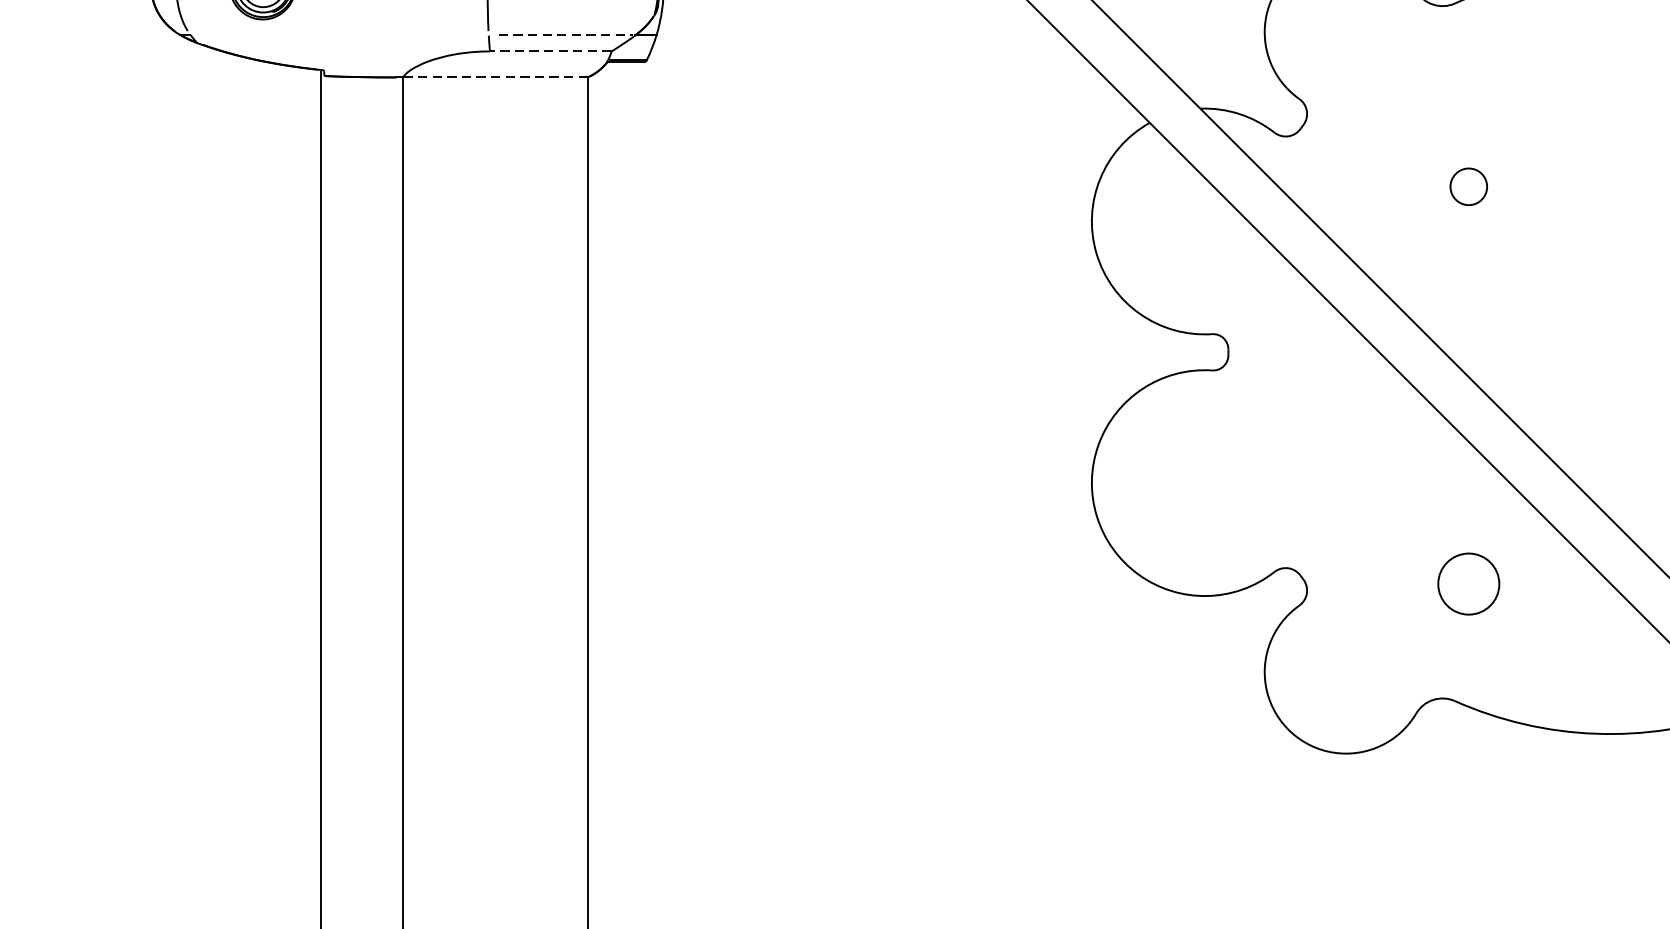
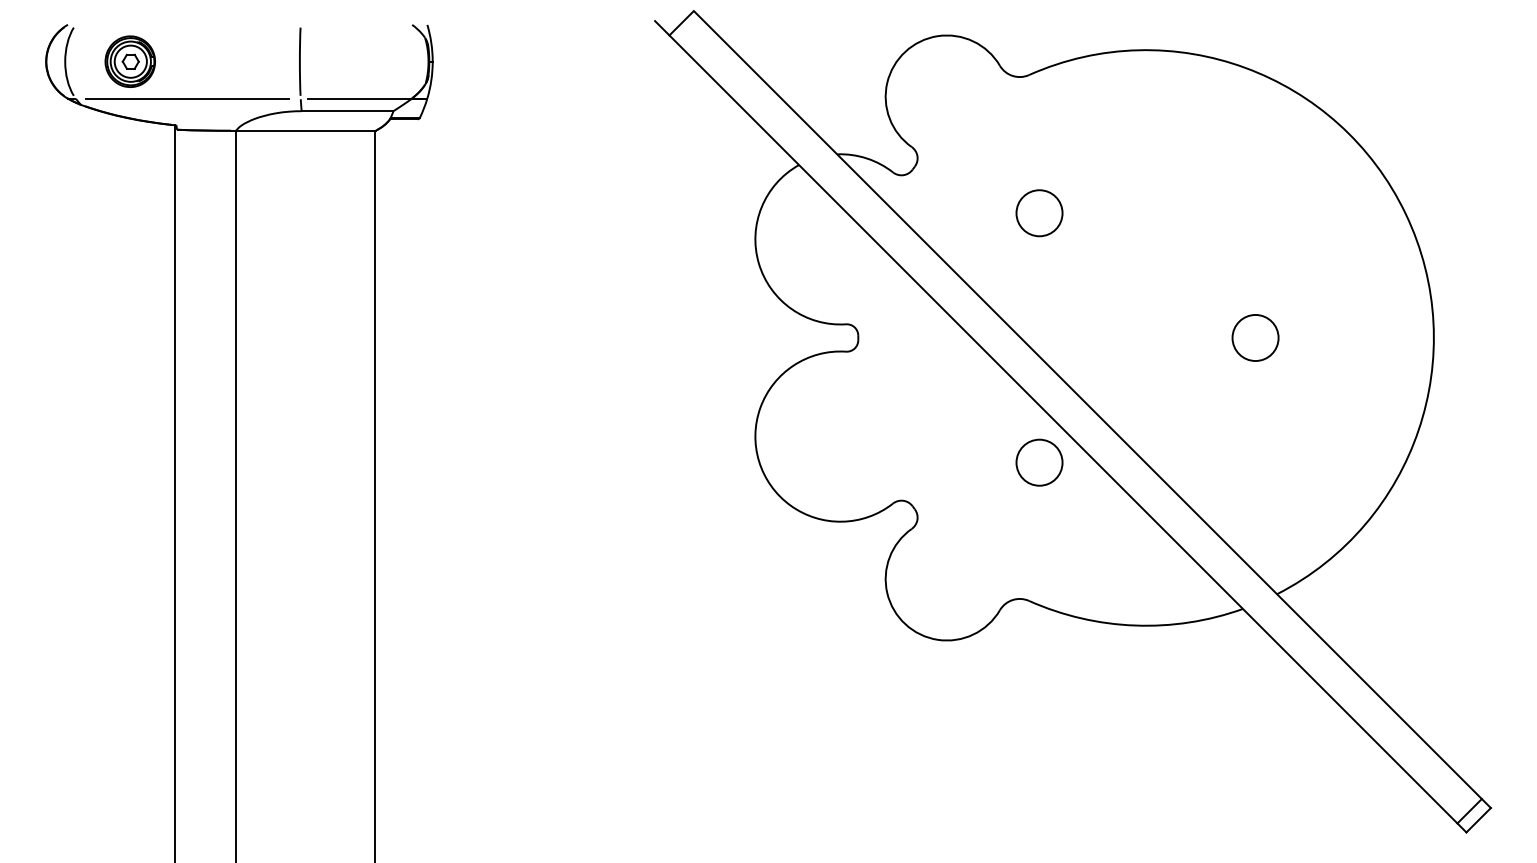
line: (337, 34) -> (186, 98), added
line: (566, 34) -> (359, 98), dashed -> solid
line: (550, 51) -> (347, 111), dashed -> solid
line: (496, 77) -> (306, 130), dashed -> solid
circle: (1468, 187) -> (1039, 213), size x1.67
circle: (1468, 583) -> (1039, 462), moved

